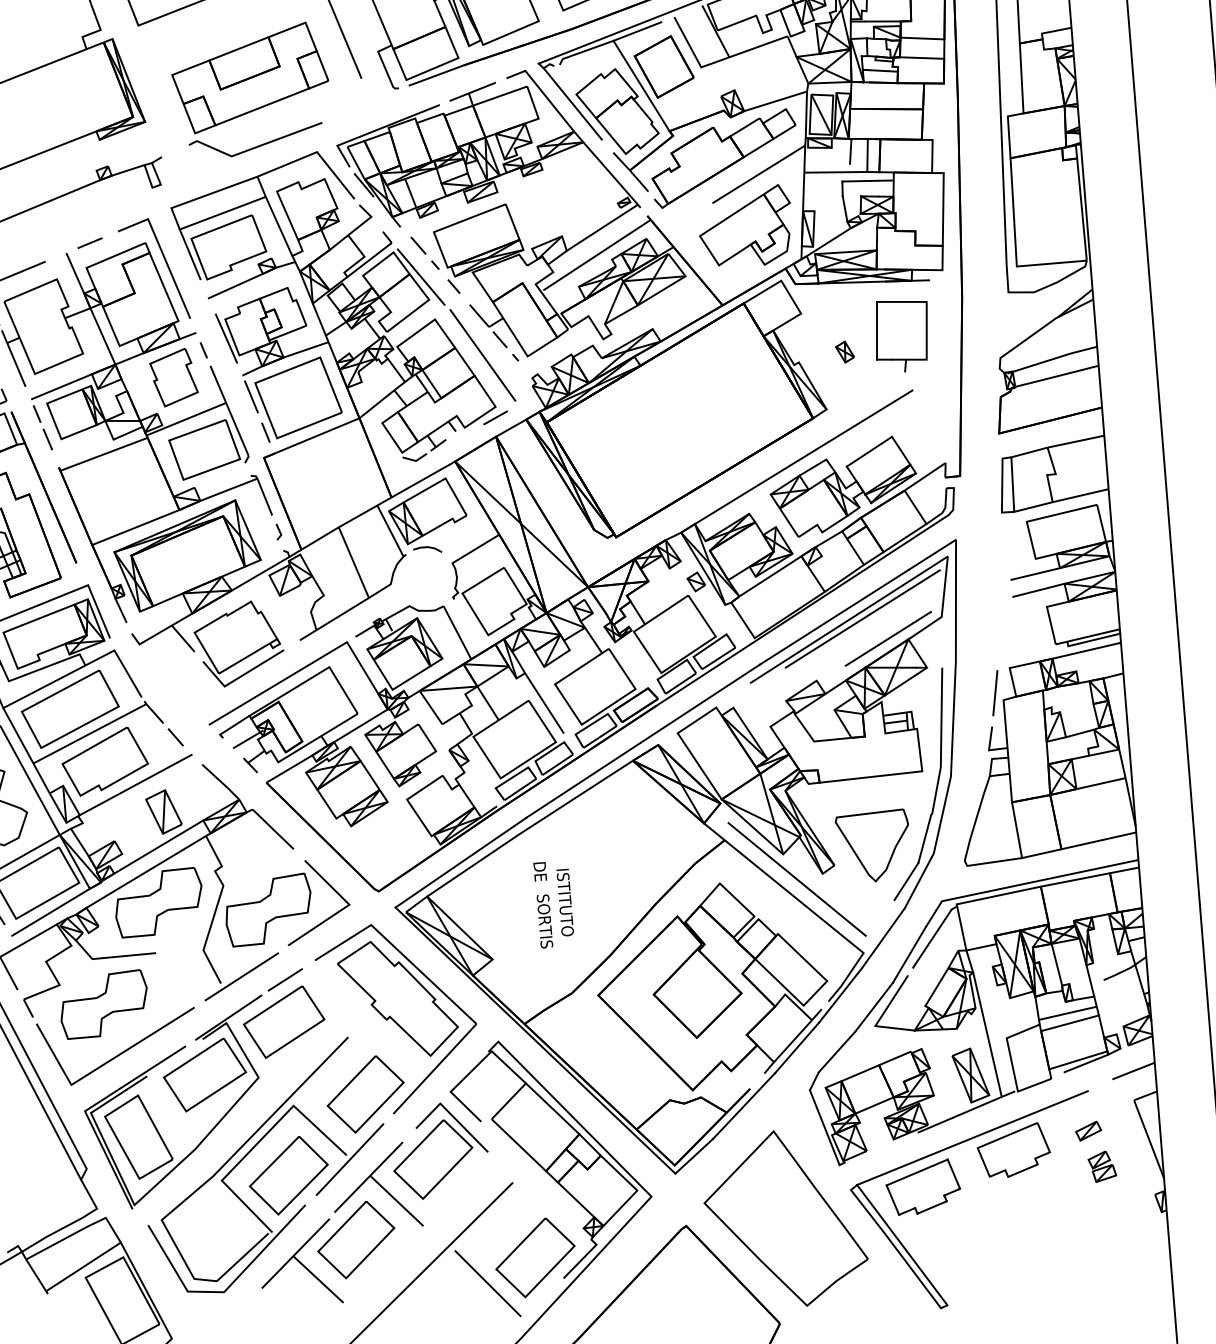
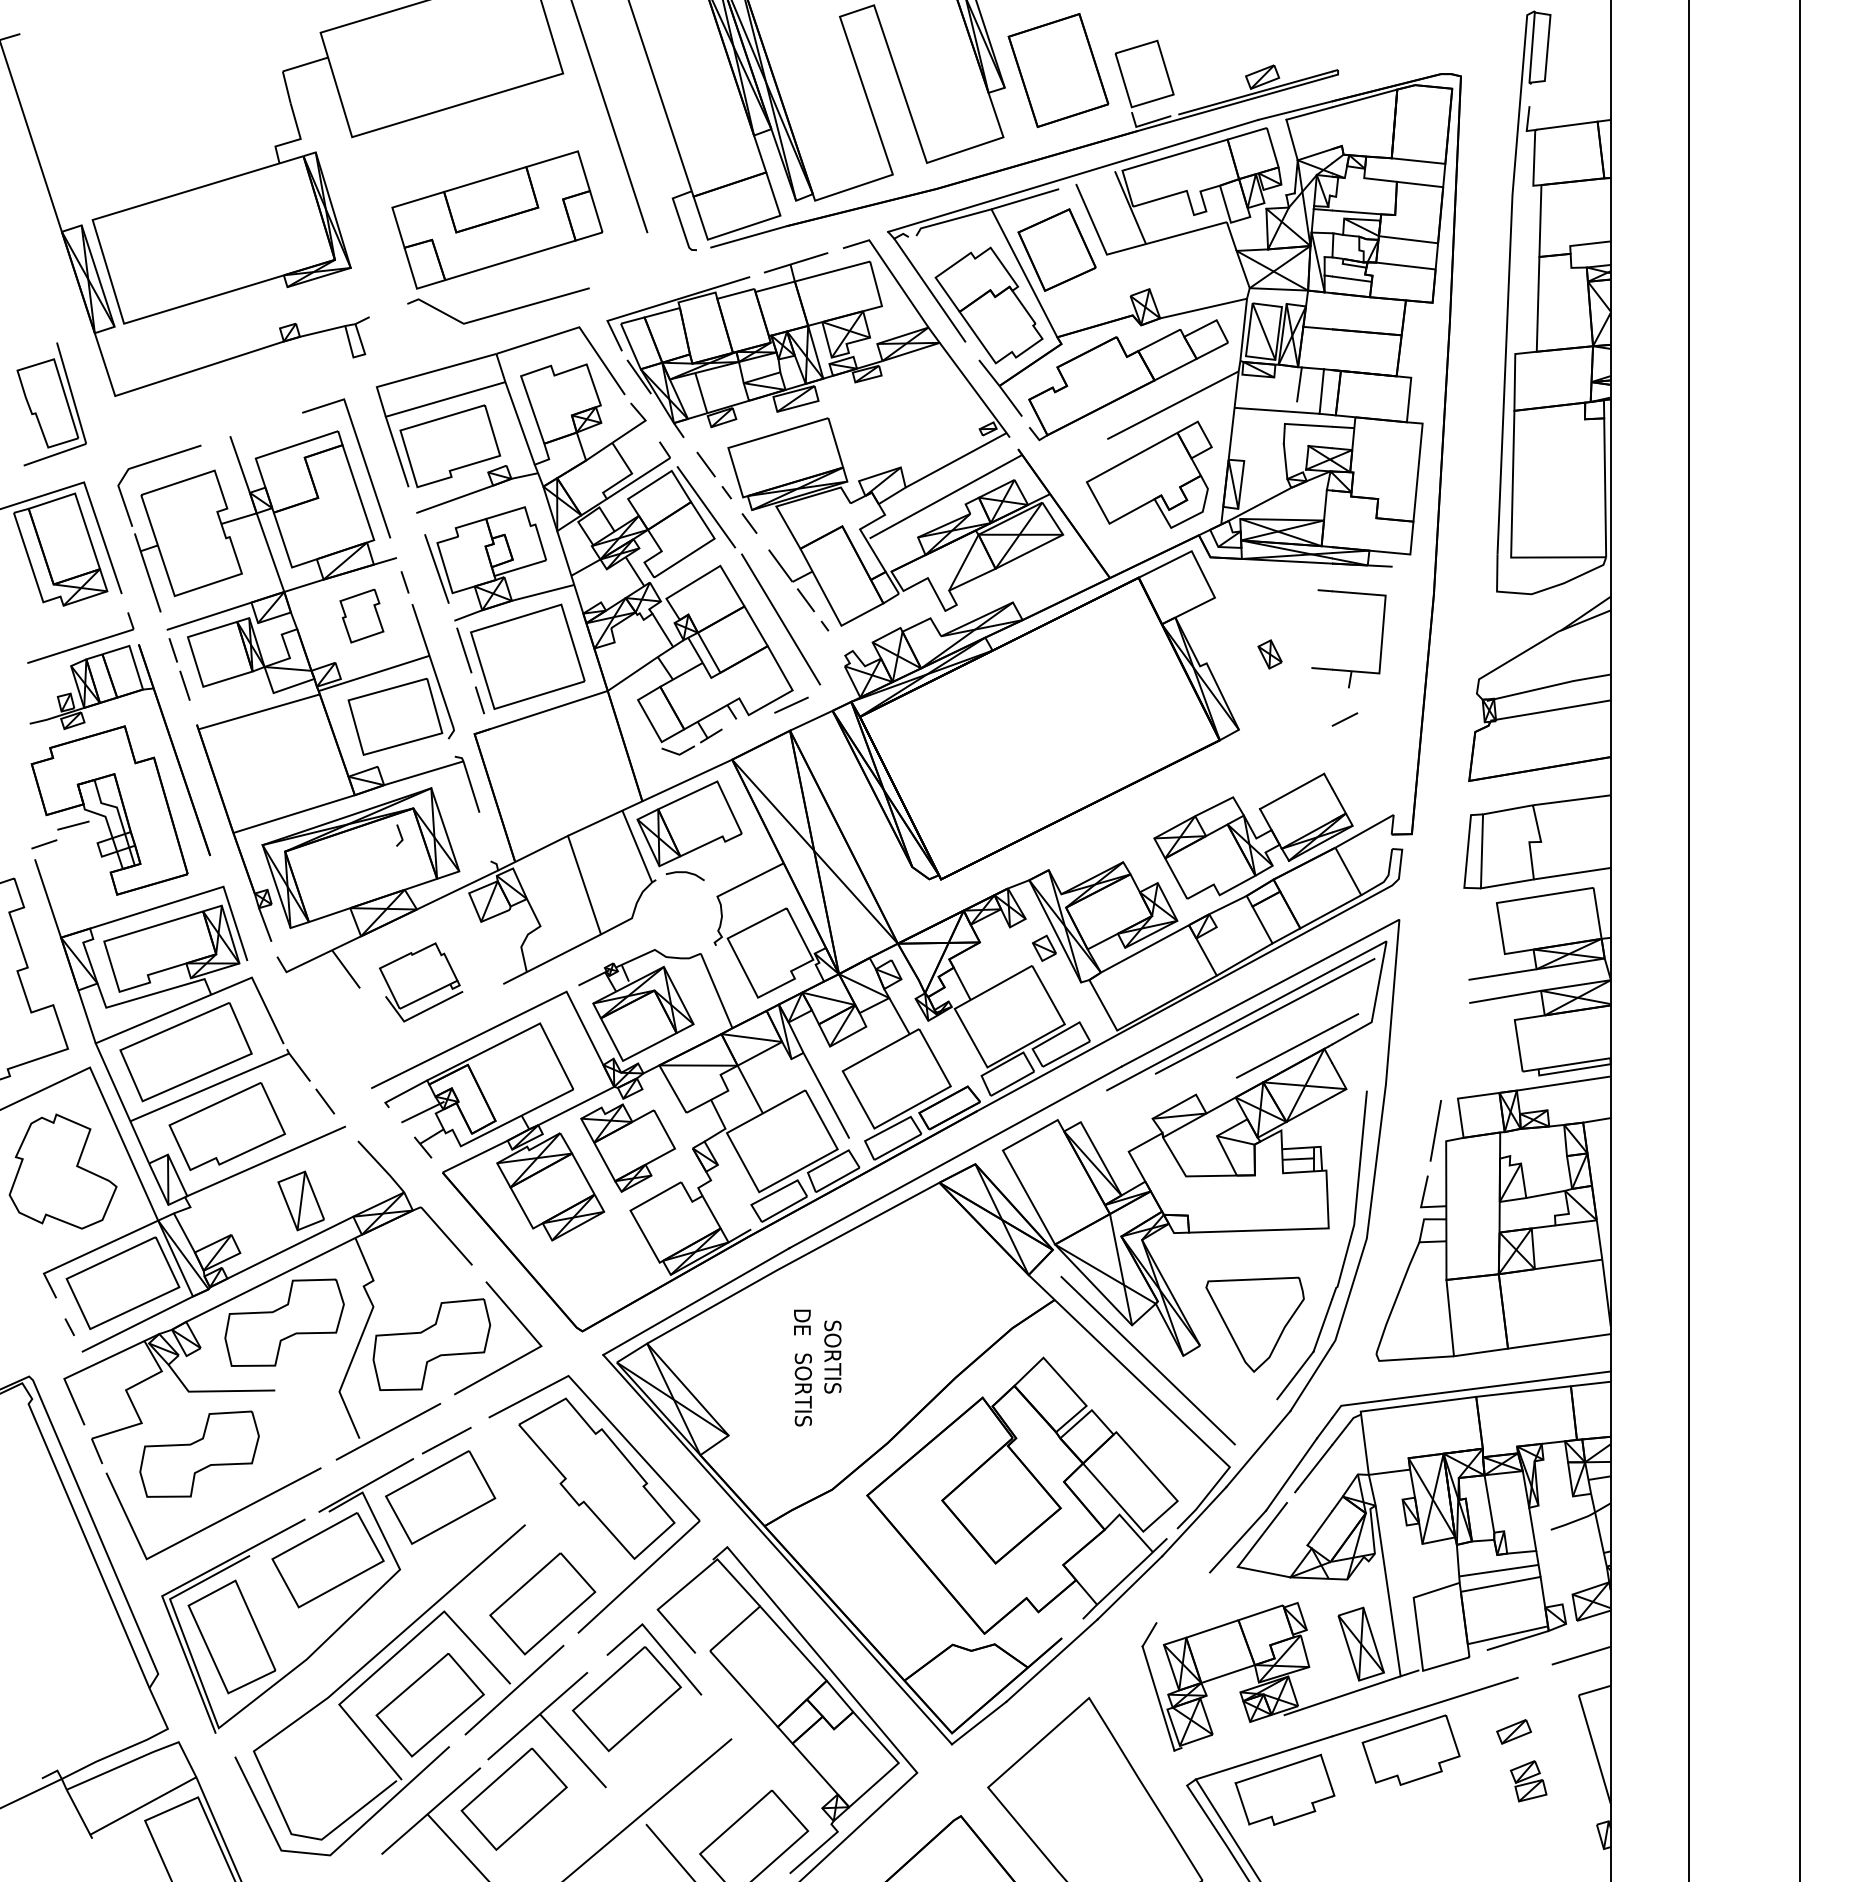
line: (90, 243) -> (263, 425), removed
line: (877, 331) -> (1315, 629), removed
part: (173, 377) -> (361, 615), size x0.7
line: (794, 462) -> (1189, 798), removed
line: (278, 531) -> (399, 834), moved
part: (239, 644) -> (421, 982), size x0.7
text: (565, 902) -> (832, 1366), ISTITUTO -> SORTIS
line: (837, 1051) -> (1183, 1597), removed

